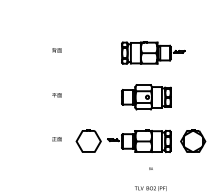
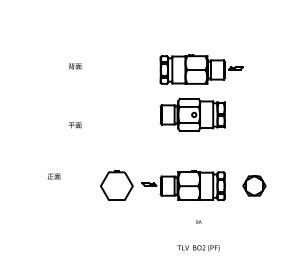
part: (146, 97) -> (192, 115), moved
text: (56, 139) -> (53, 177), moved
part: (193, 140) -> (254, 184), size x0.7

